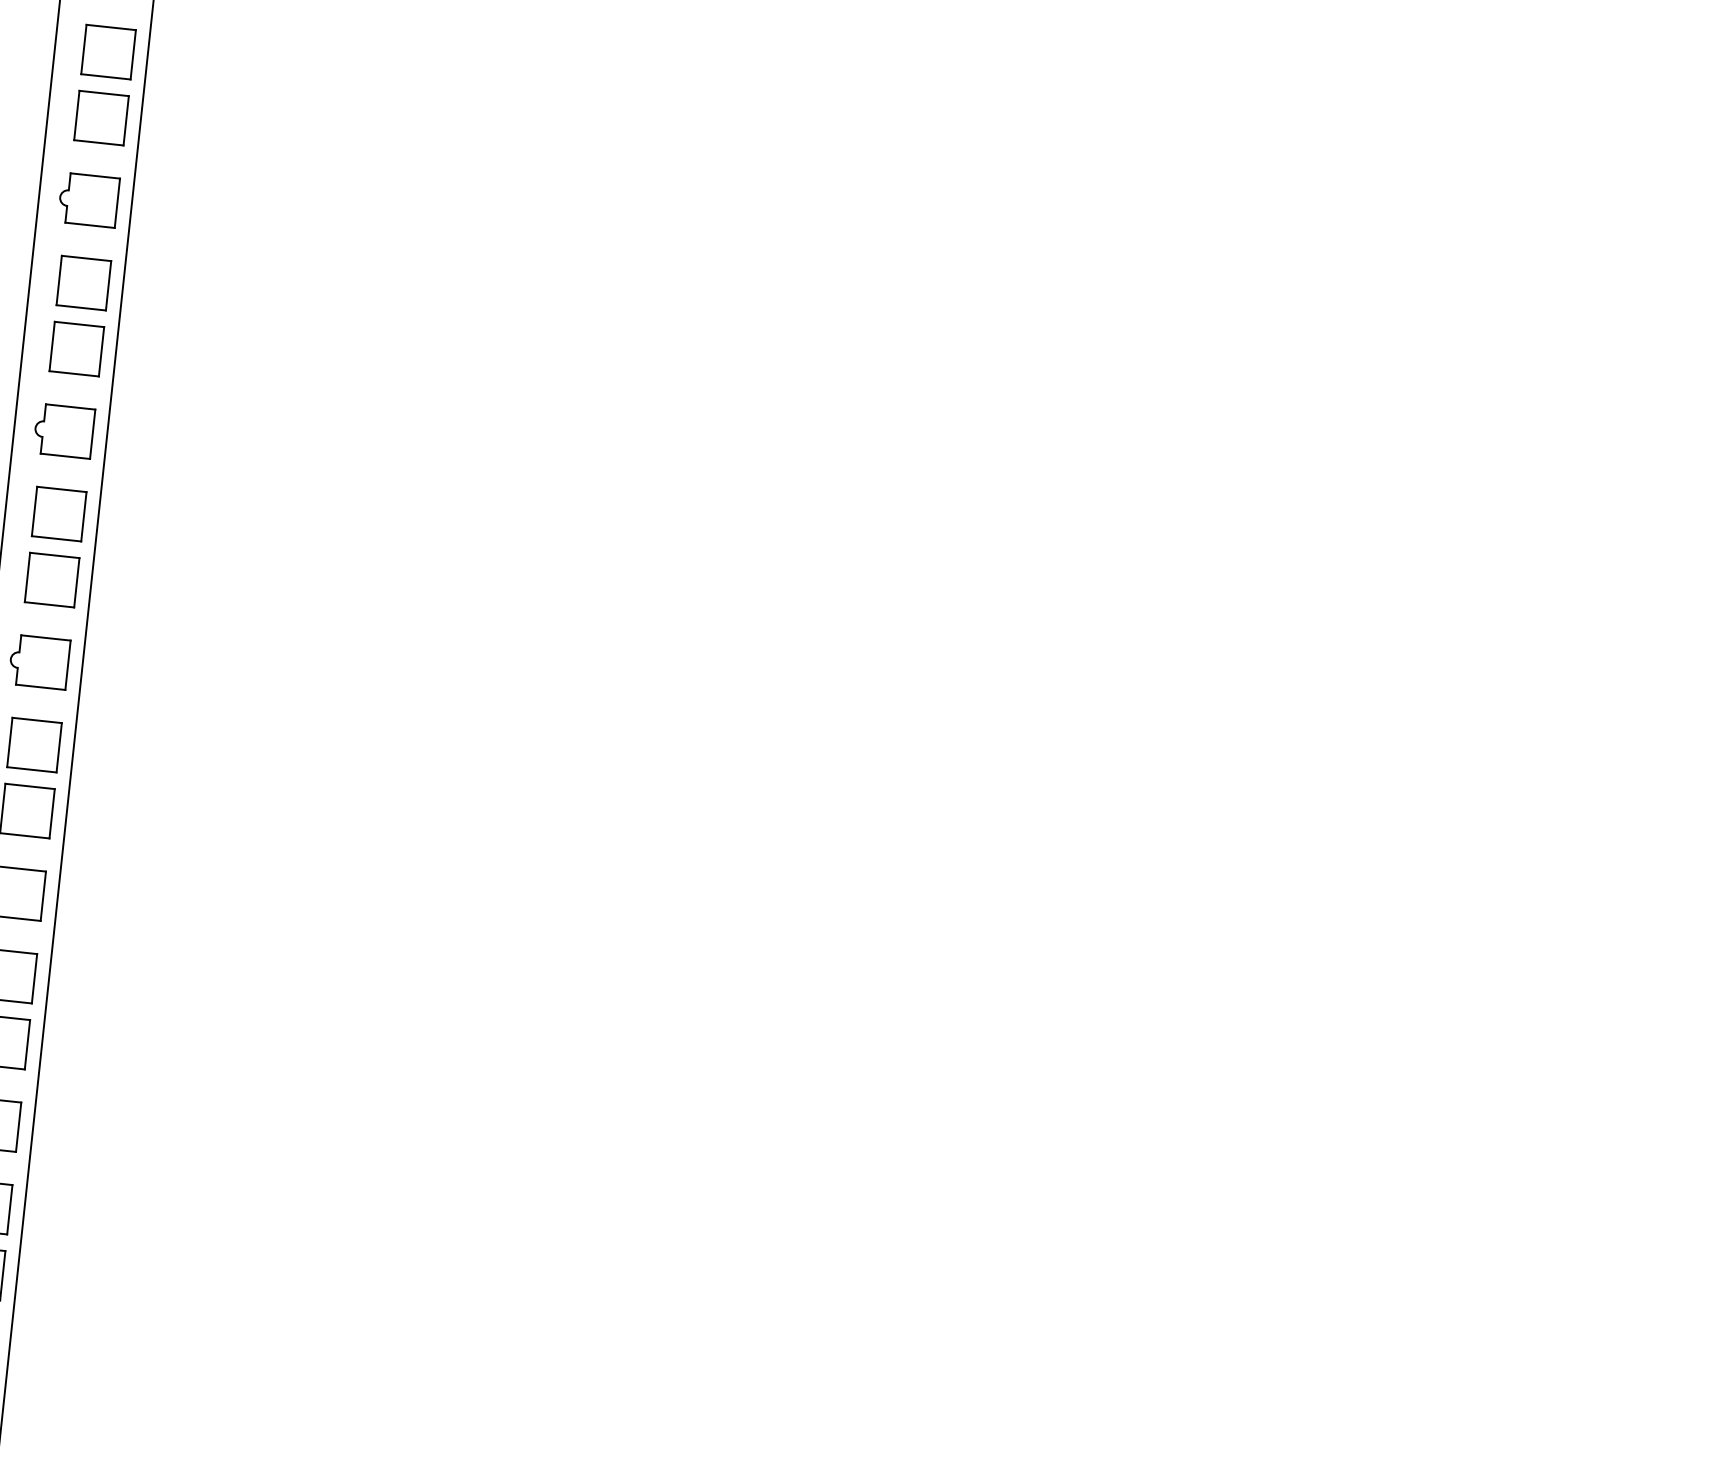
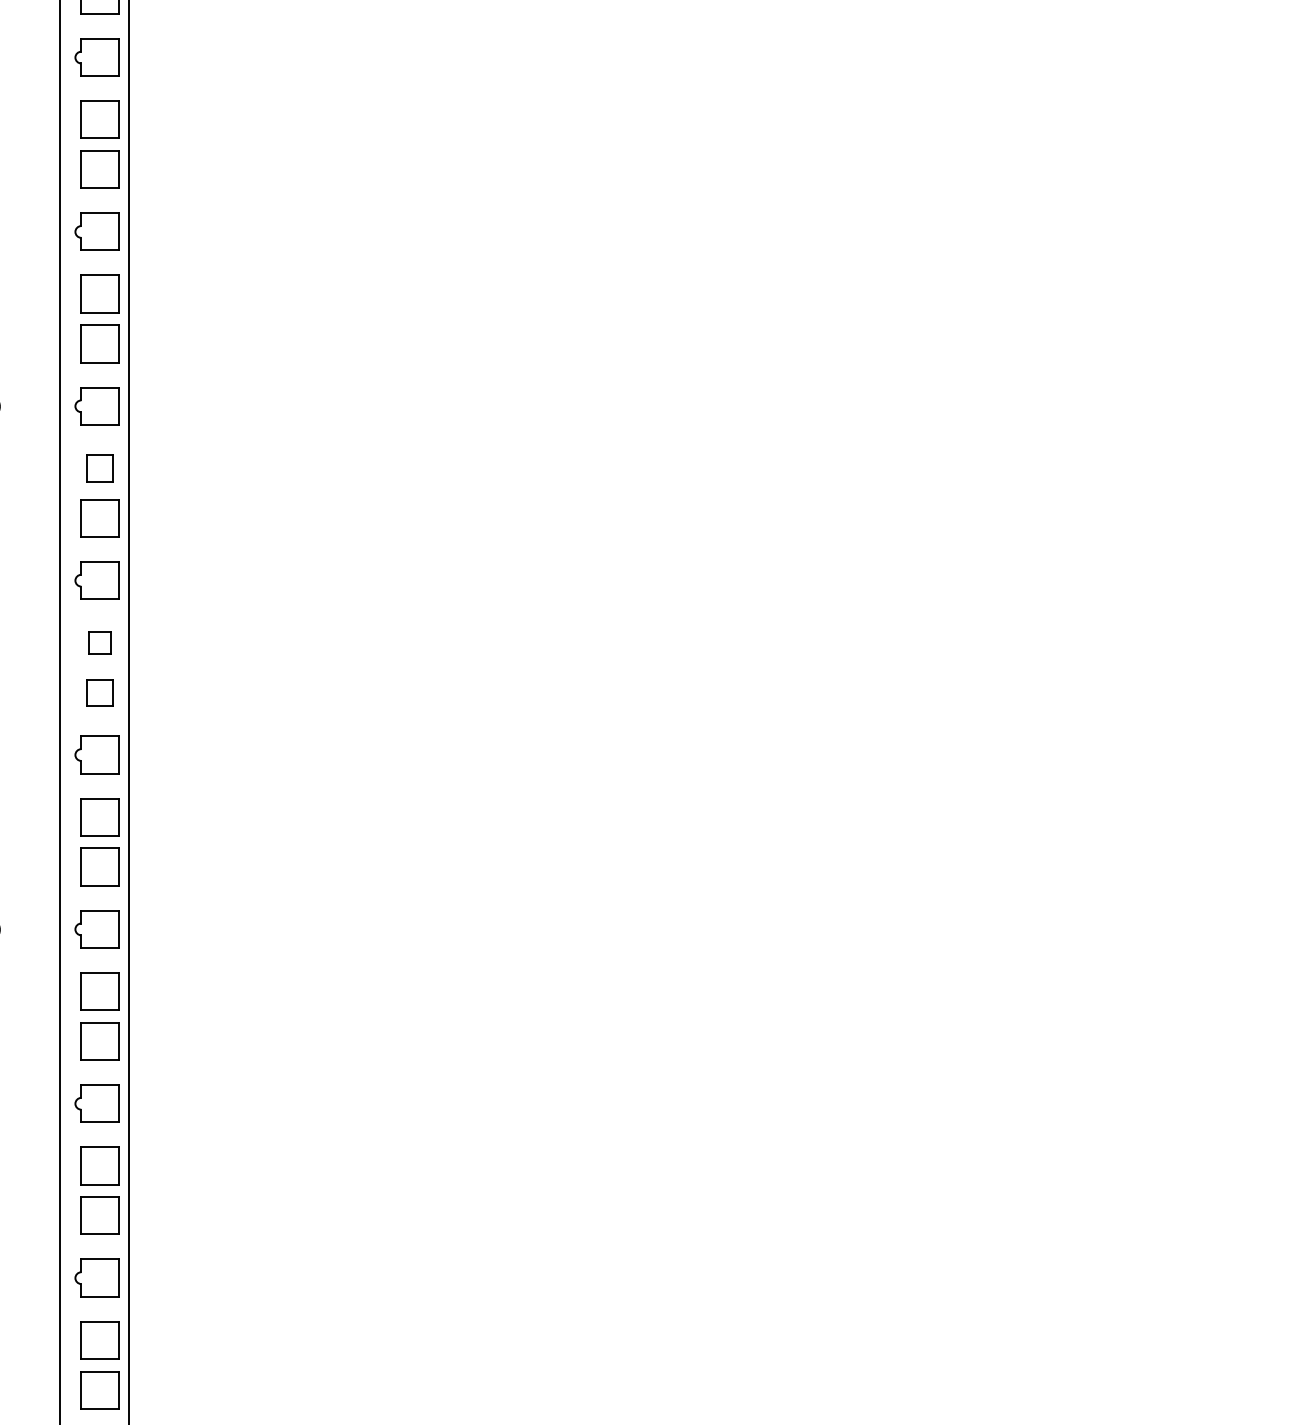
part: (107, 52) -> (99, 468), size x0.7
part: (83, 282) -> (99, 642), size x0.6
part: (76, 348) -> (99, 692), size x0.7

